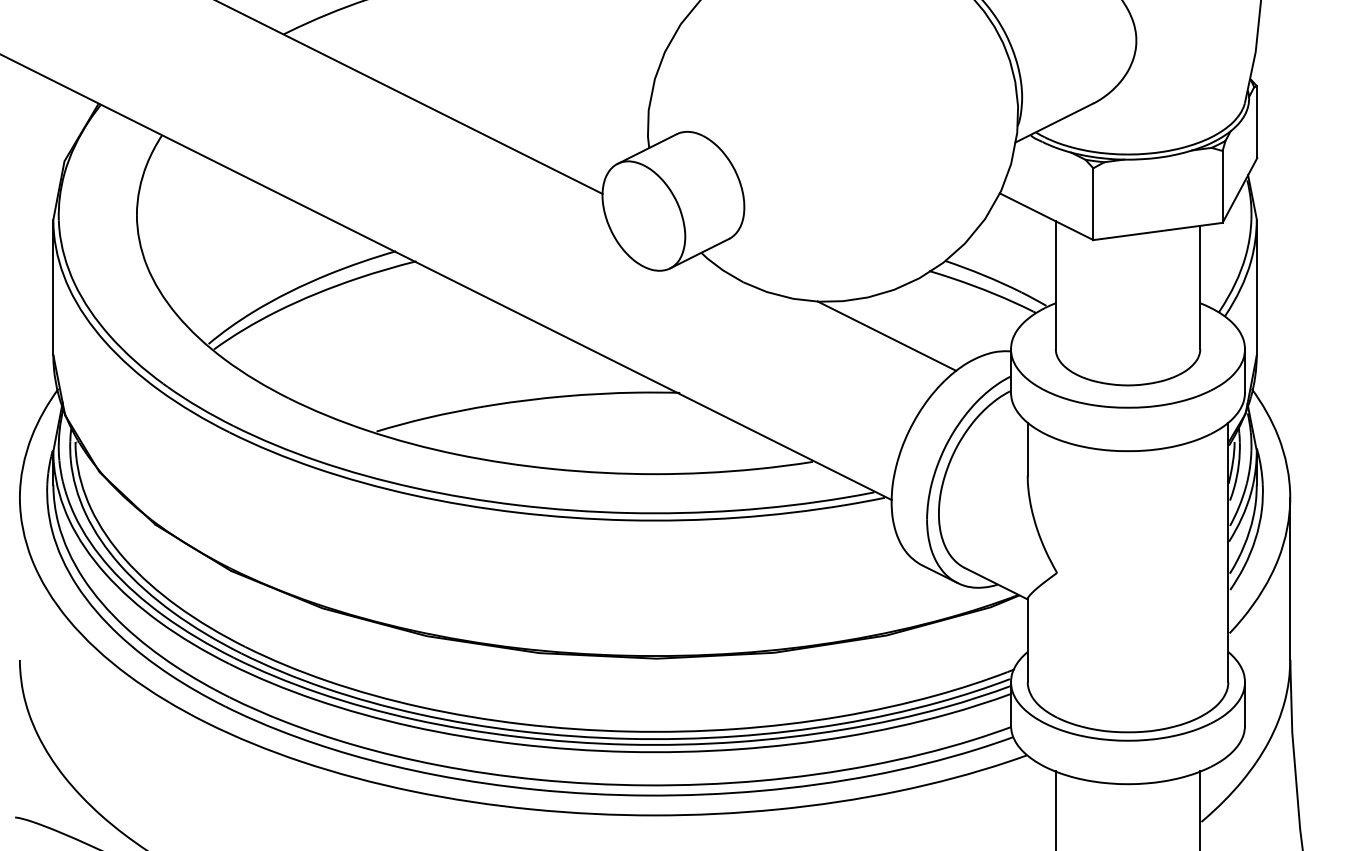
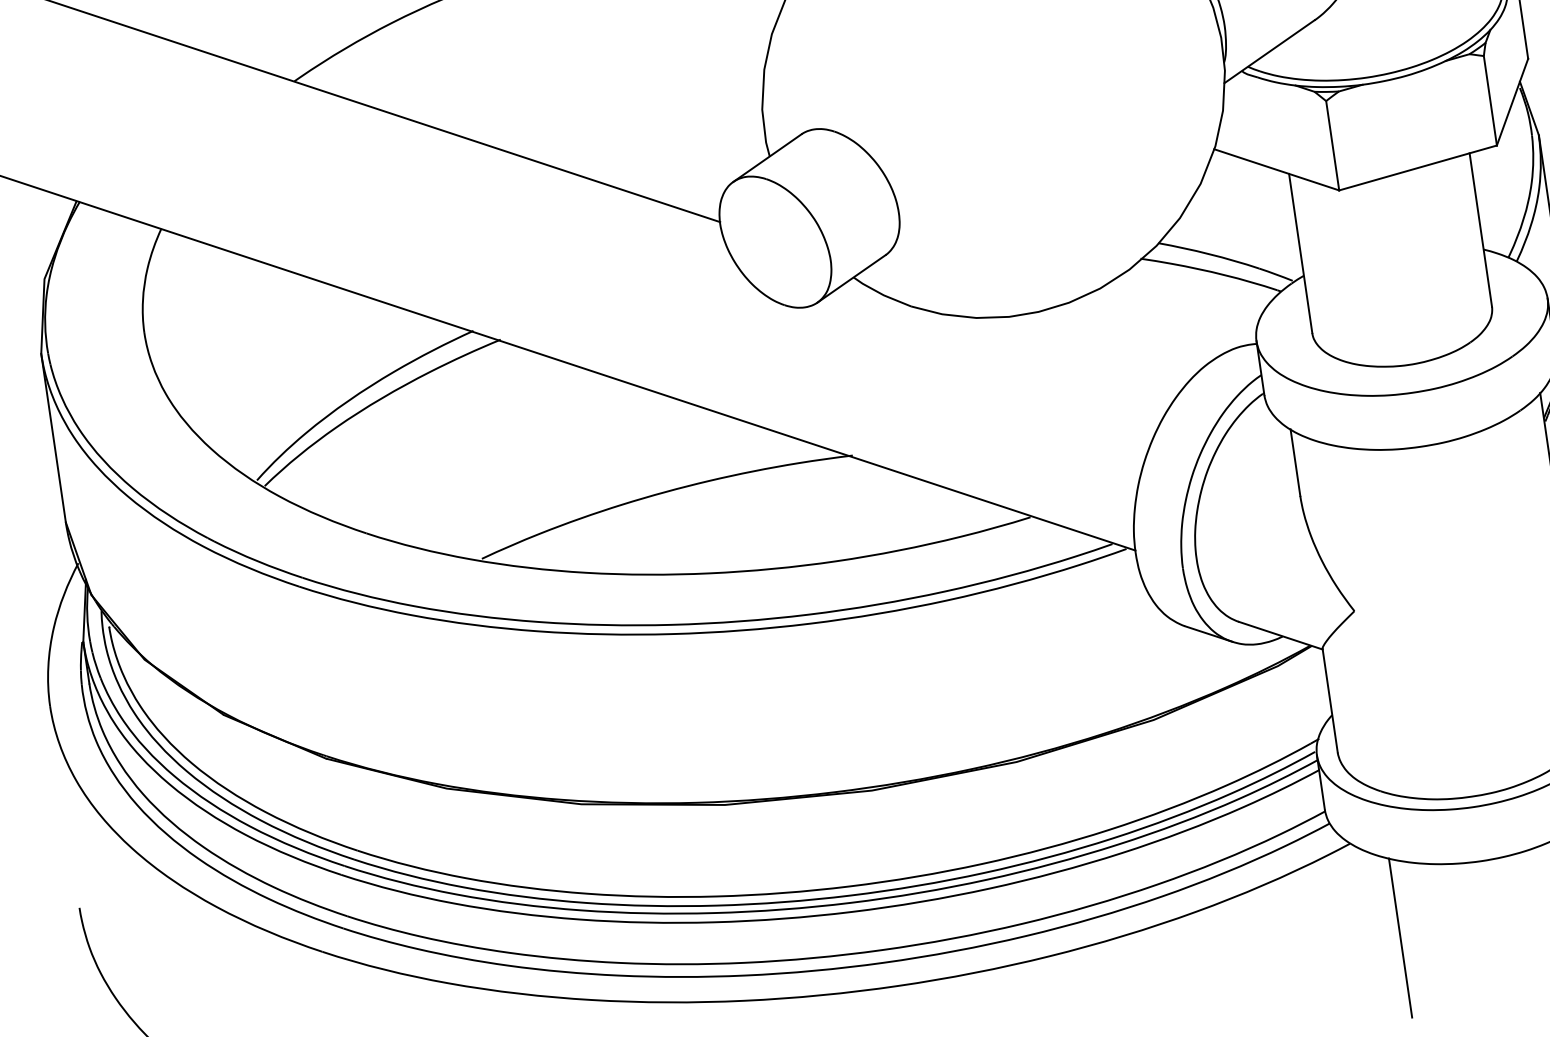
line: (886, 335) -> (1099, 346), removed

